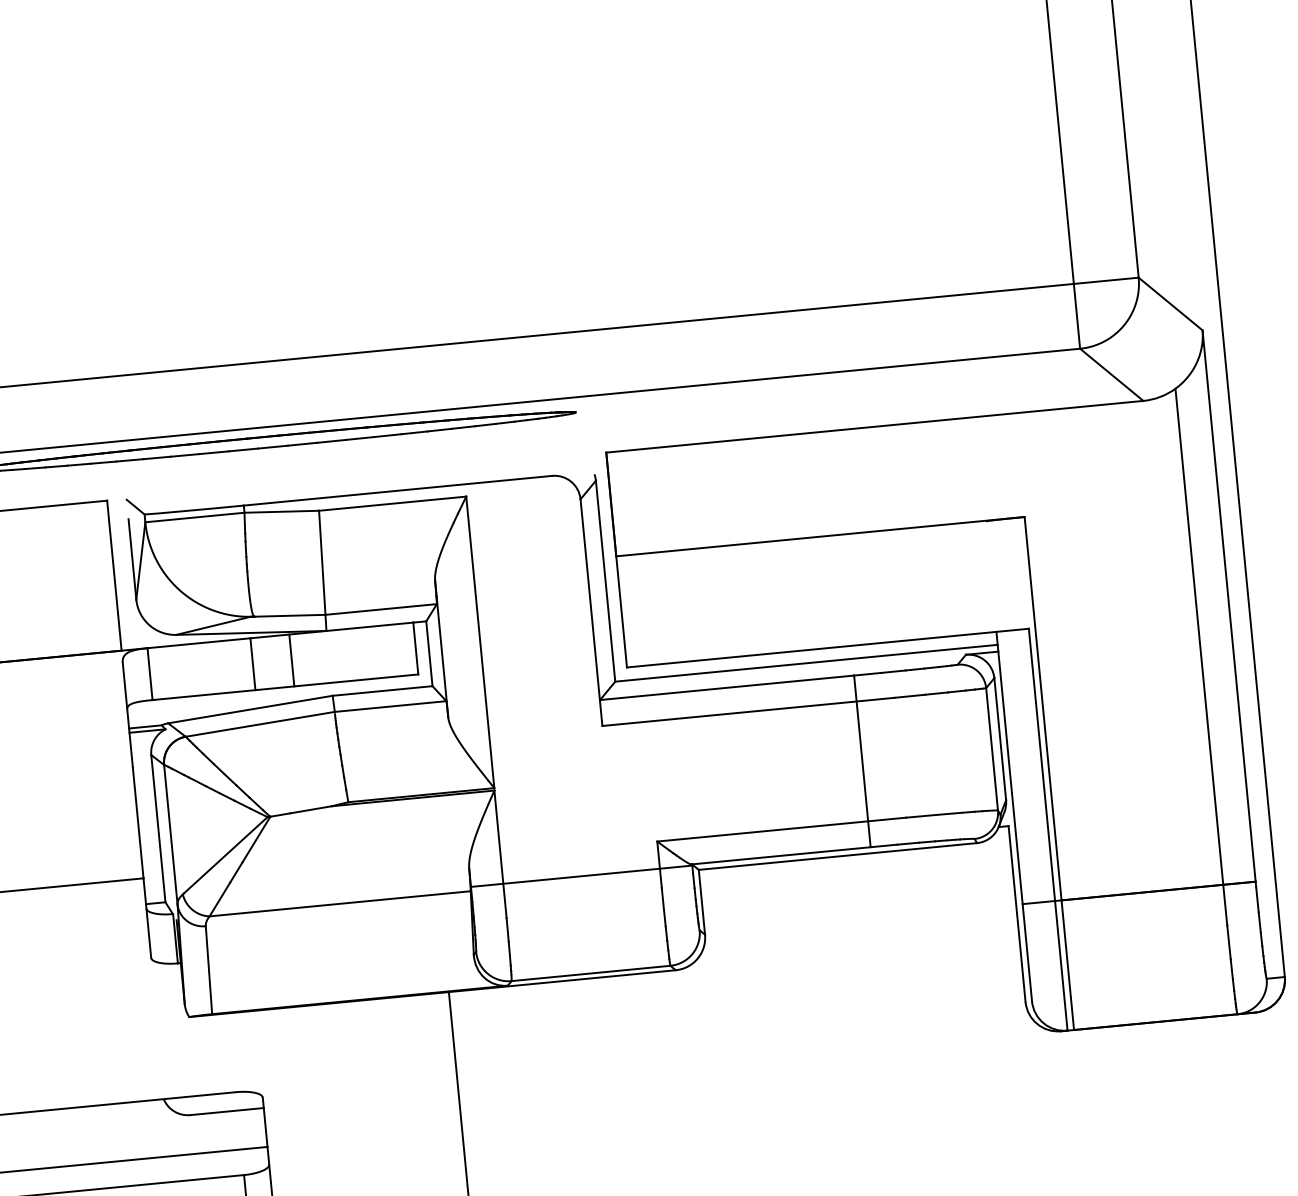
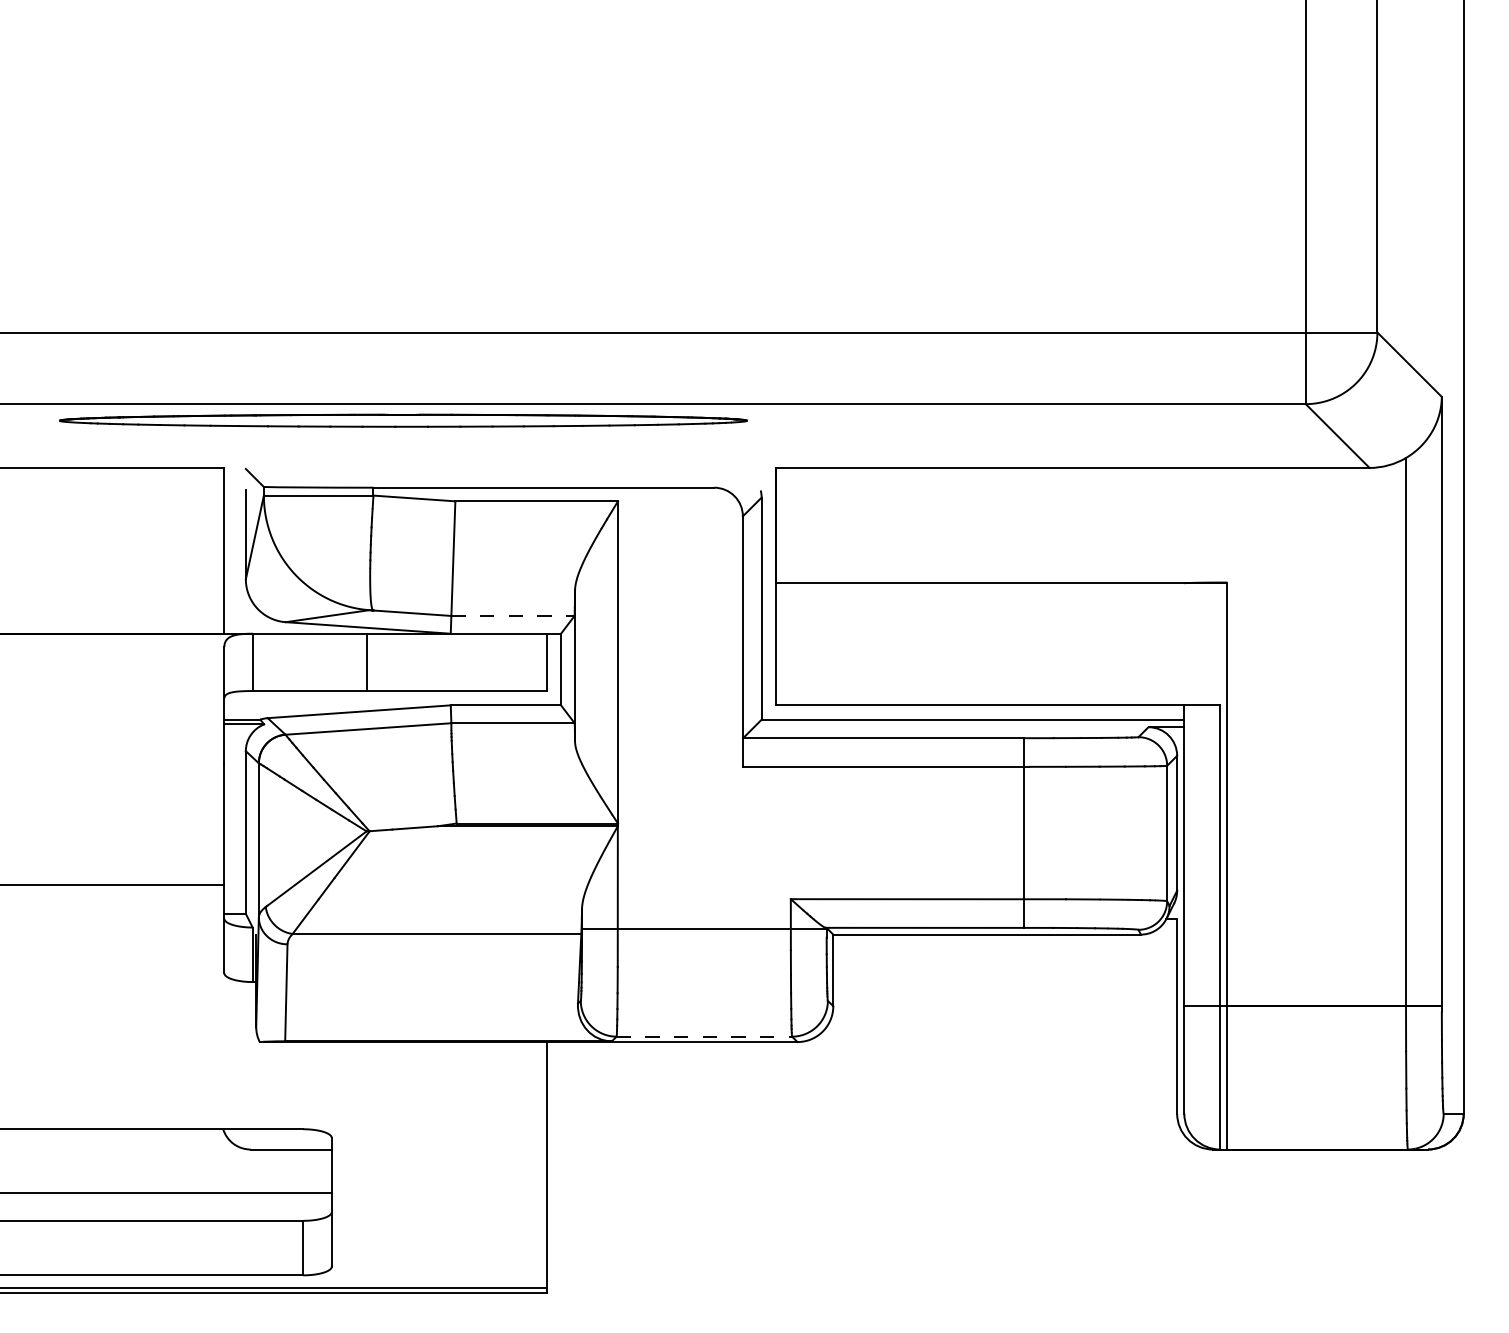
line: (380, 609) -> (512, 615), solid -> dashed
line: (291, 660) -> (409, 662), removed
line: (591, 973) -> (704, 1036), solid -> dashed

